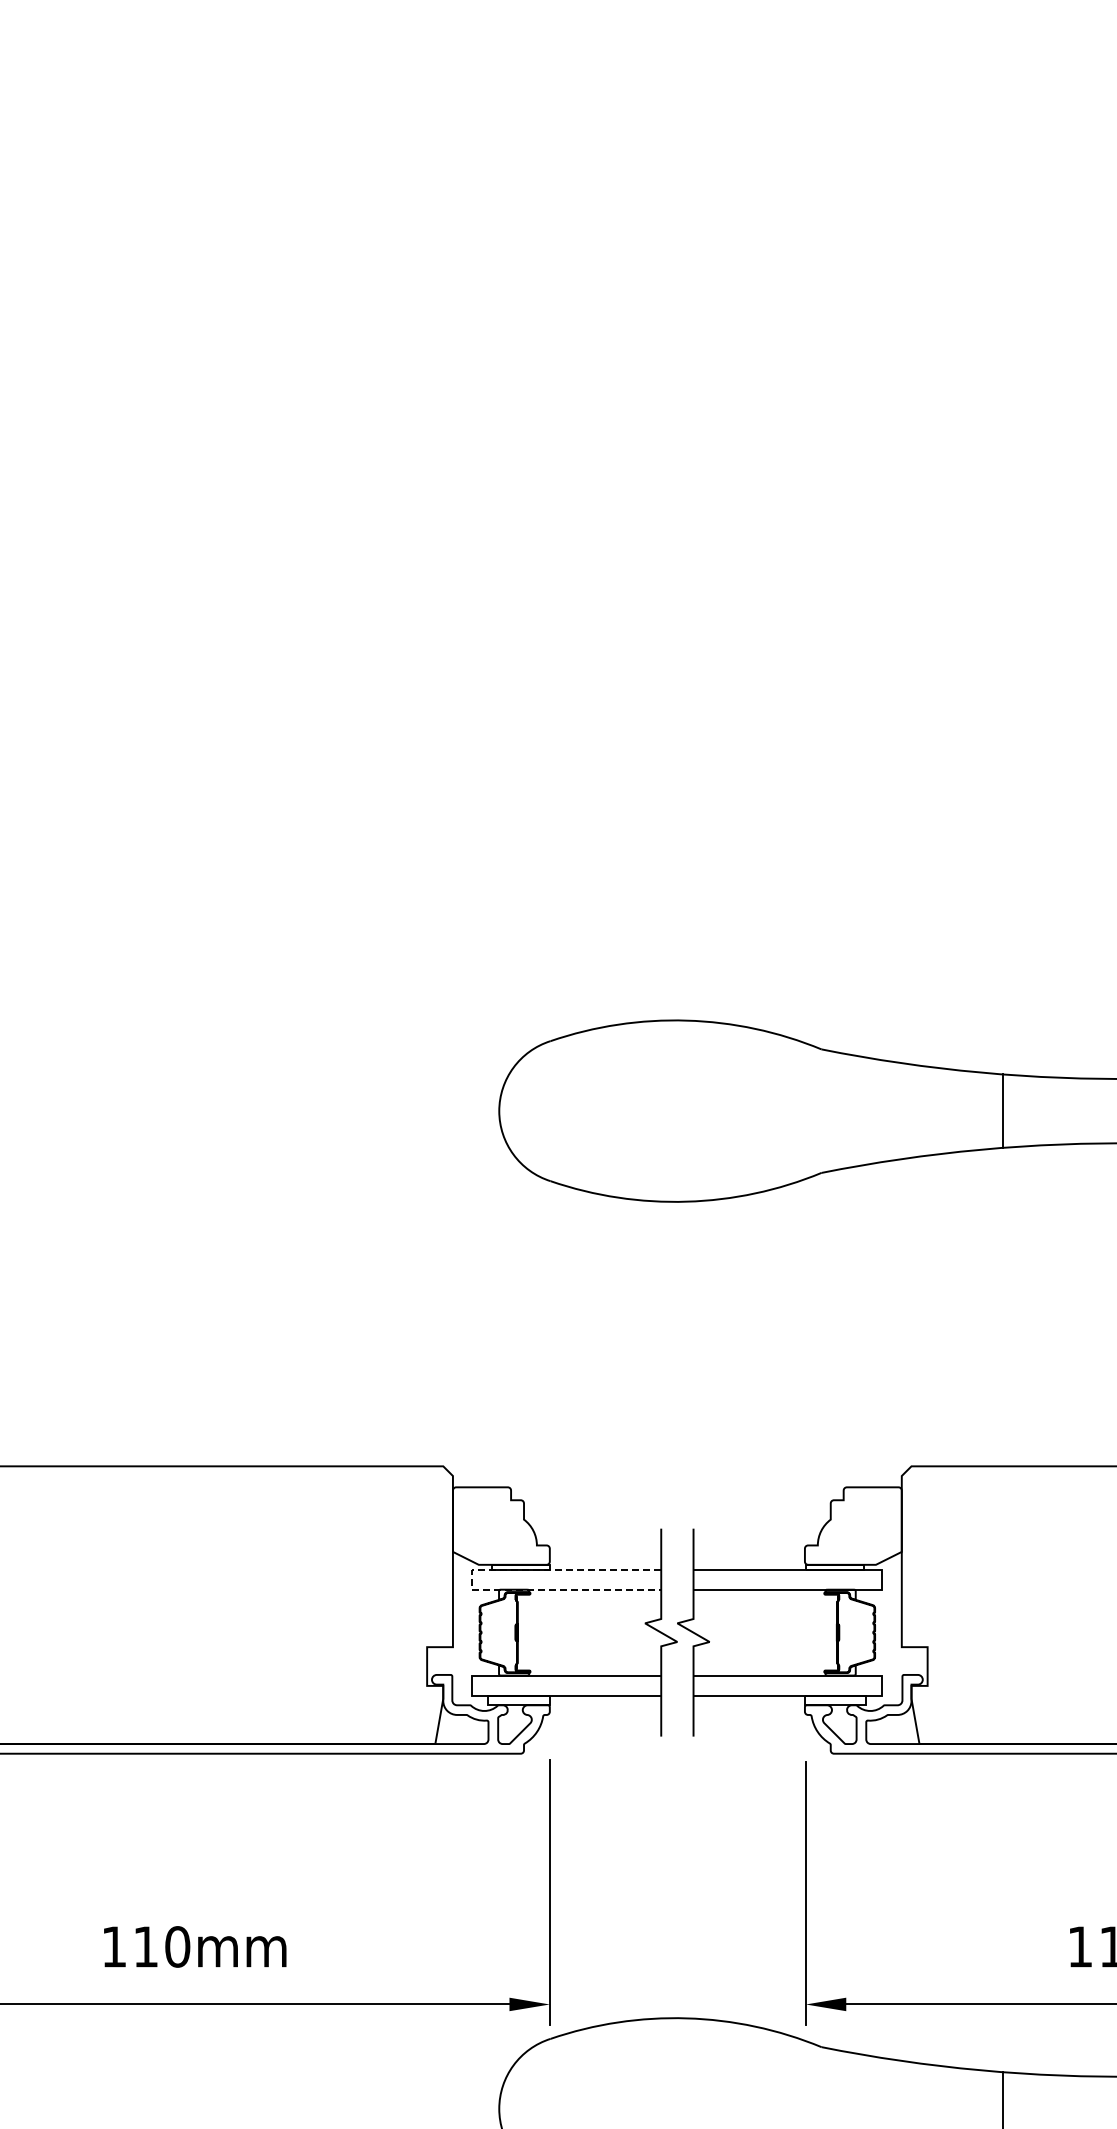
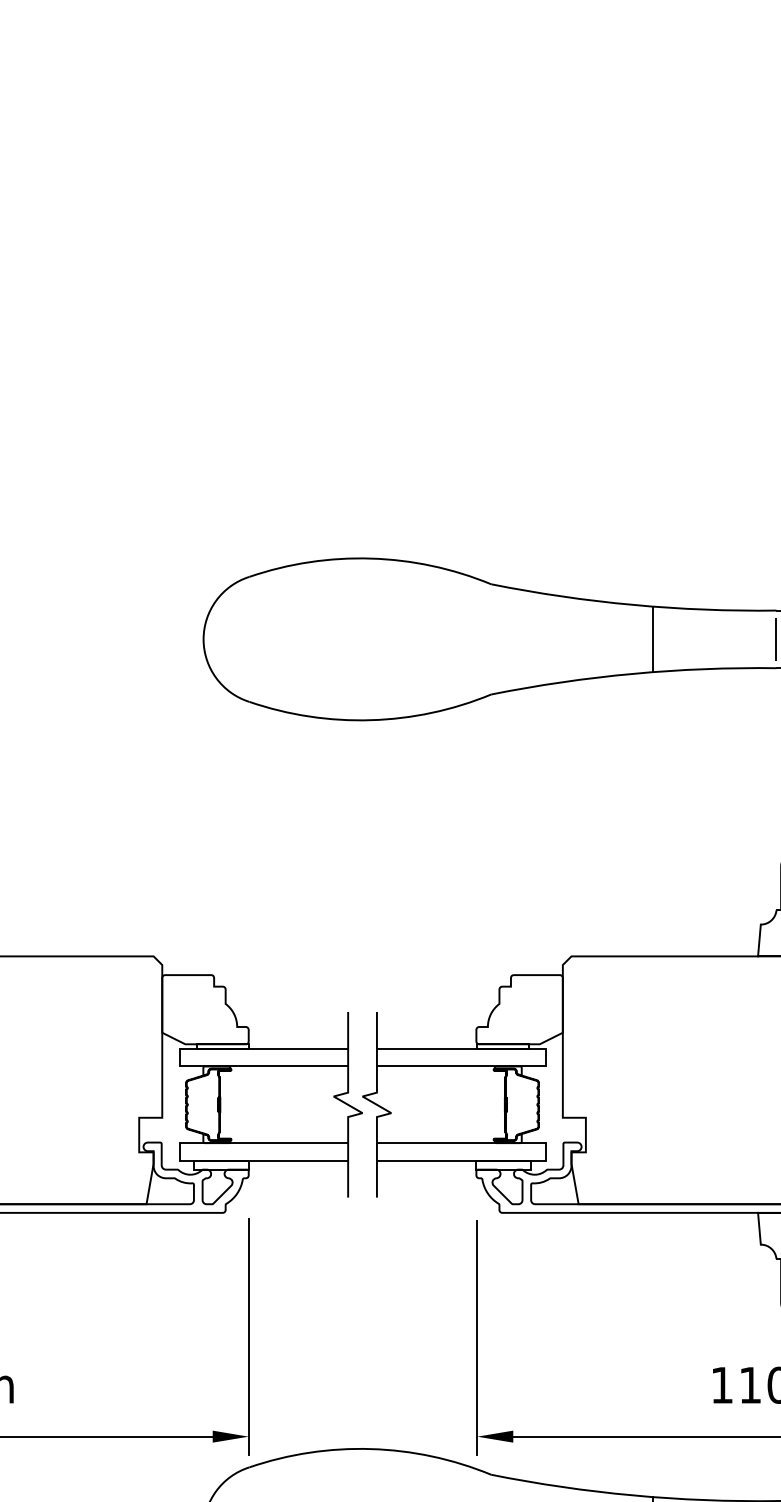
line: (472, 1580) -> (179, 1058), dashed -> solid

